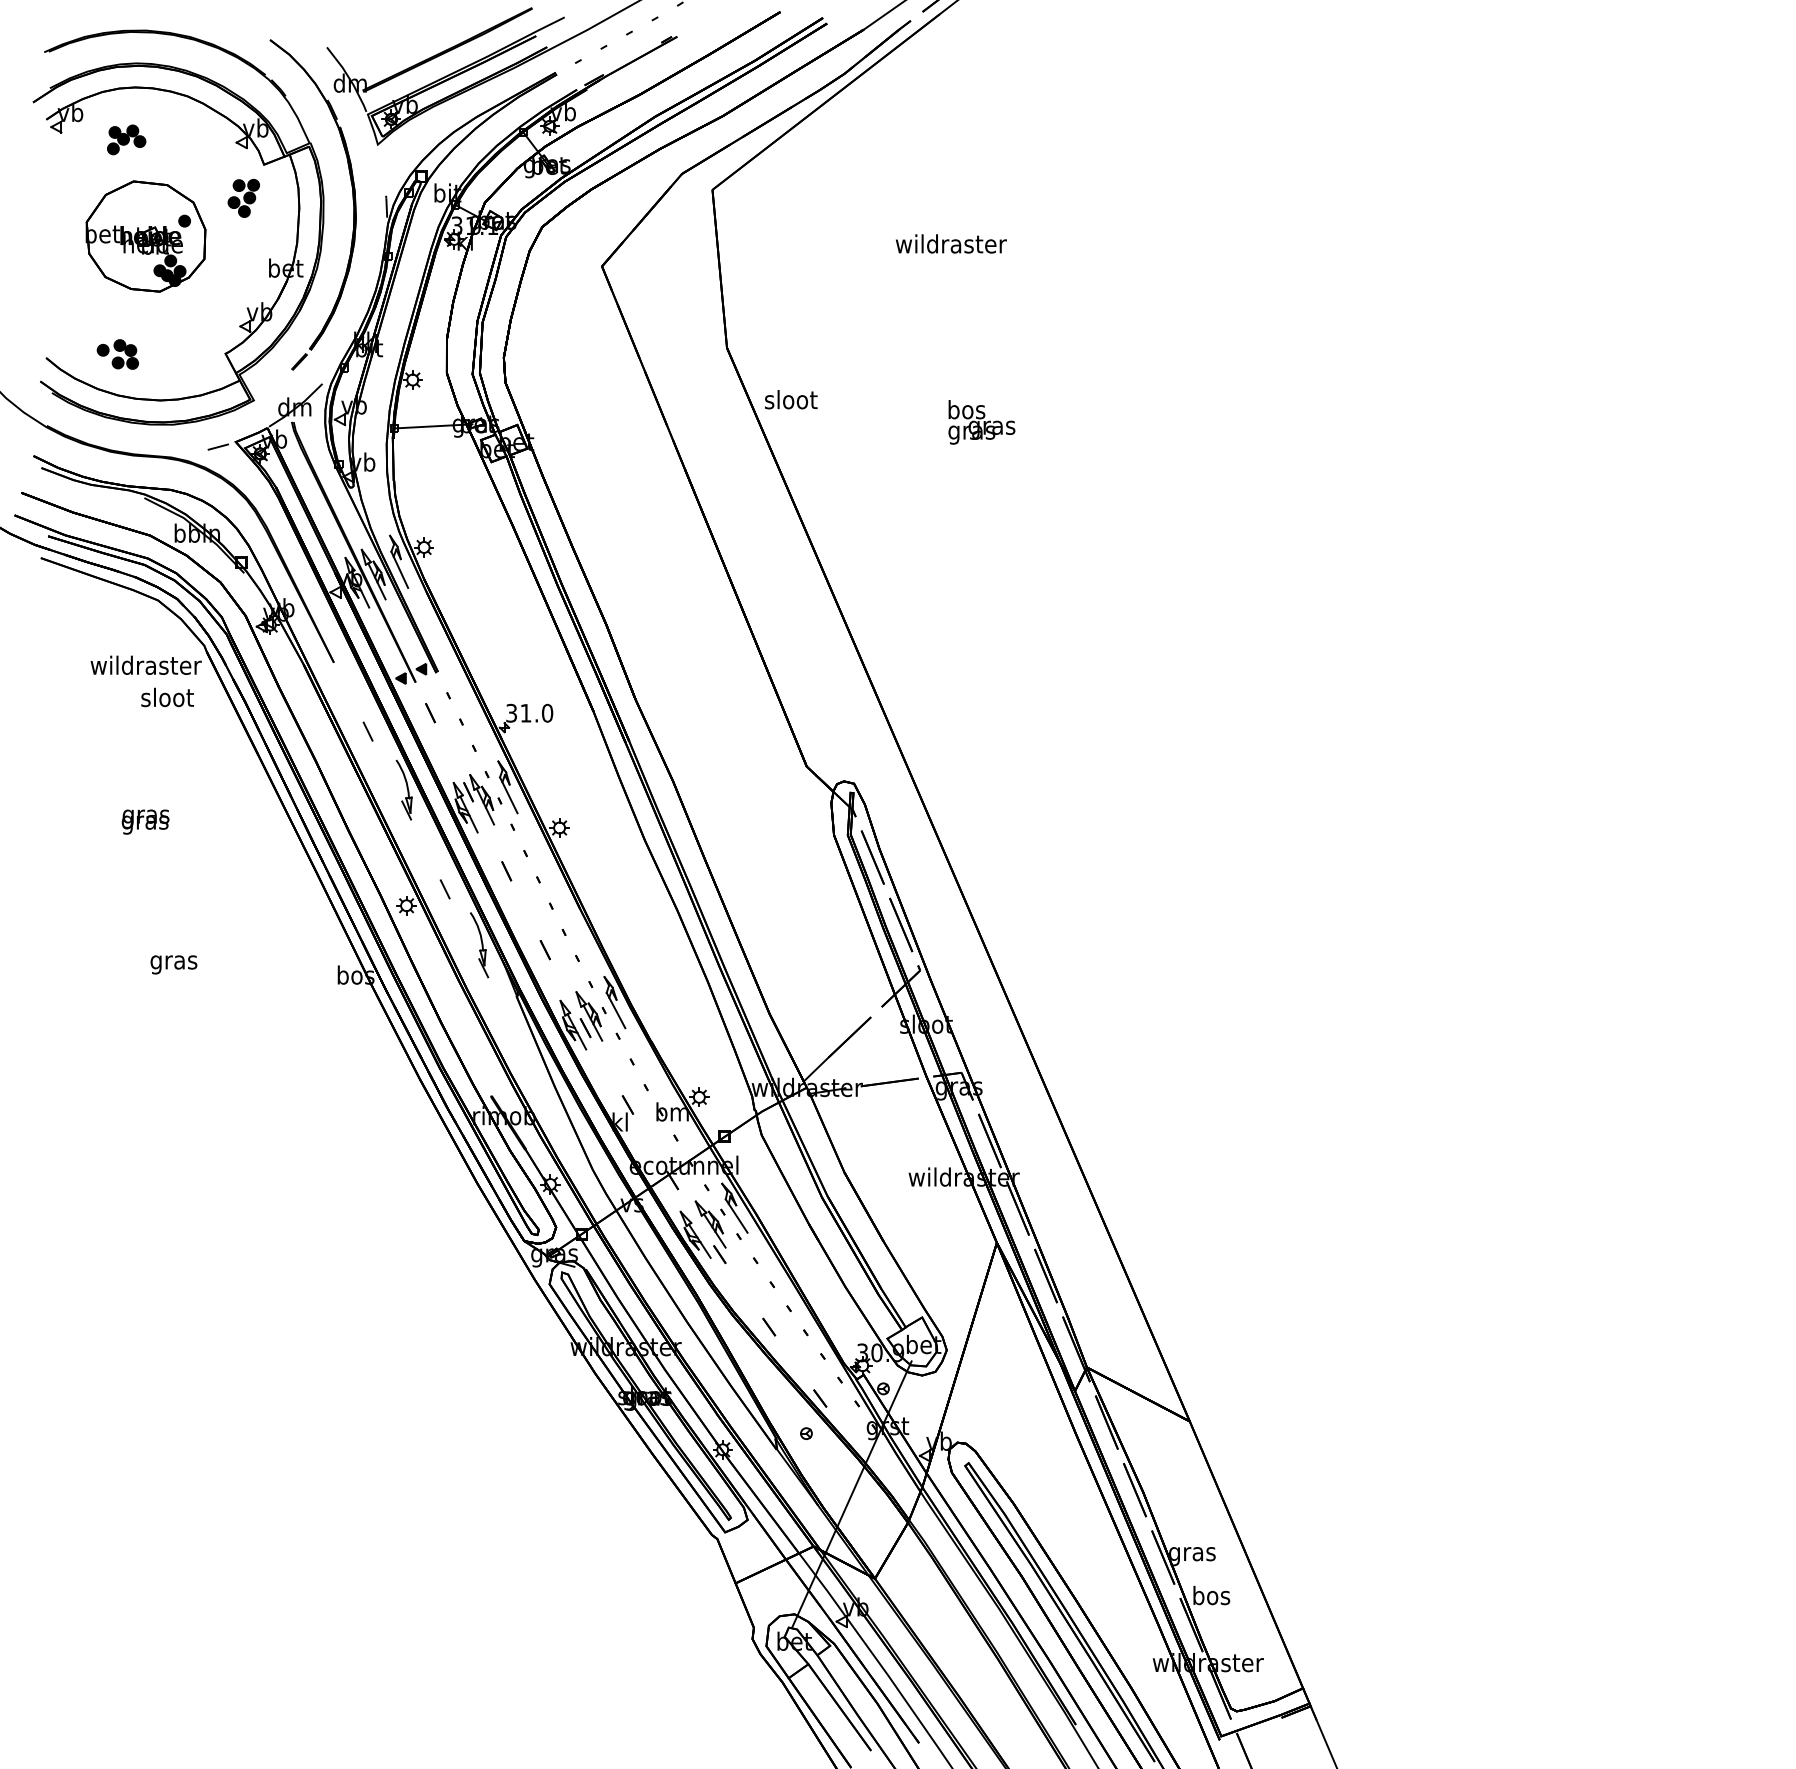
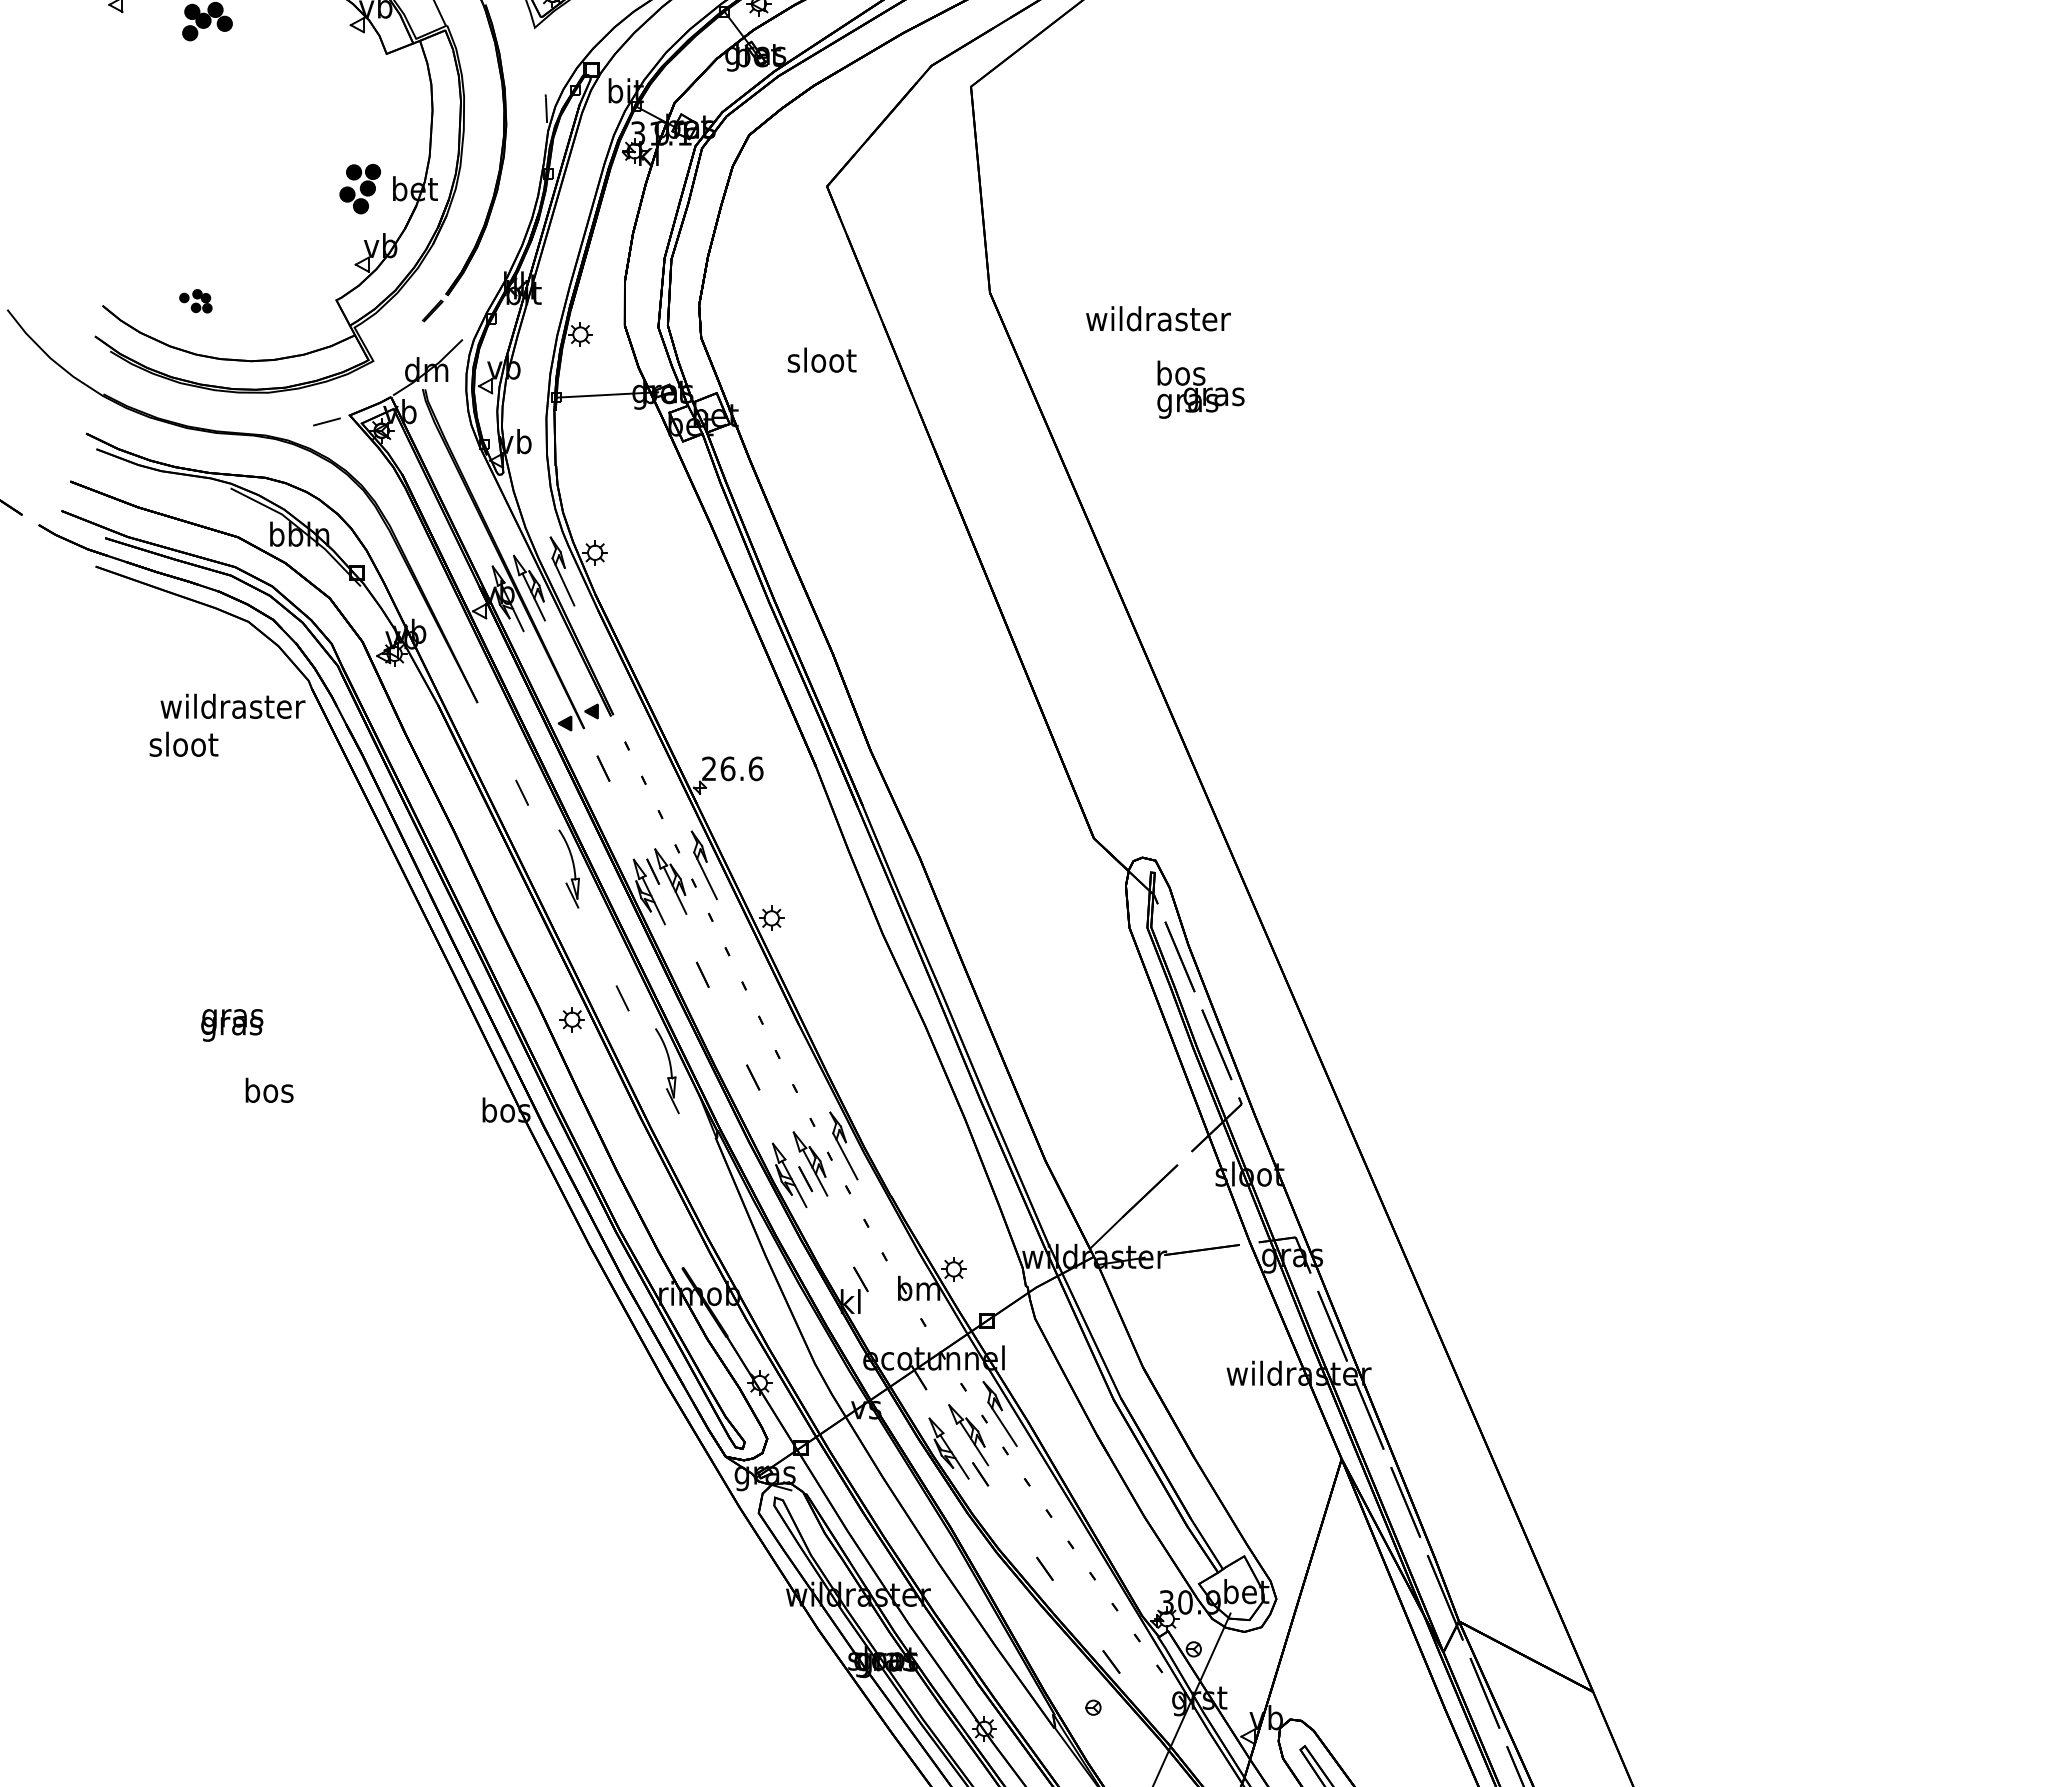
part: (243, 197) -> (359, 187), moved
part: (145, 236) -> (232, 147), removed
text: (951, 243) -> (1158, 318), moved
part: (117, 354) -> (195, 301), size x0.6
text: (791, 399) -> (822, 359), moved
text: (981, 422) -> (1200, 389), moved
text: (167, 697) -> (183, 744), moved
text: (529, 712) -> (732, 767), 31.0 -> 26.6
text: (145, 821) -> (232, 1024), moved
text: (173, 962) -> (268, 1093), gras -> bos

